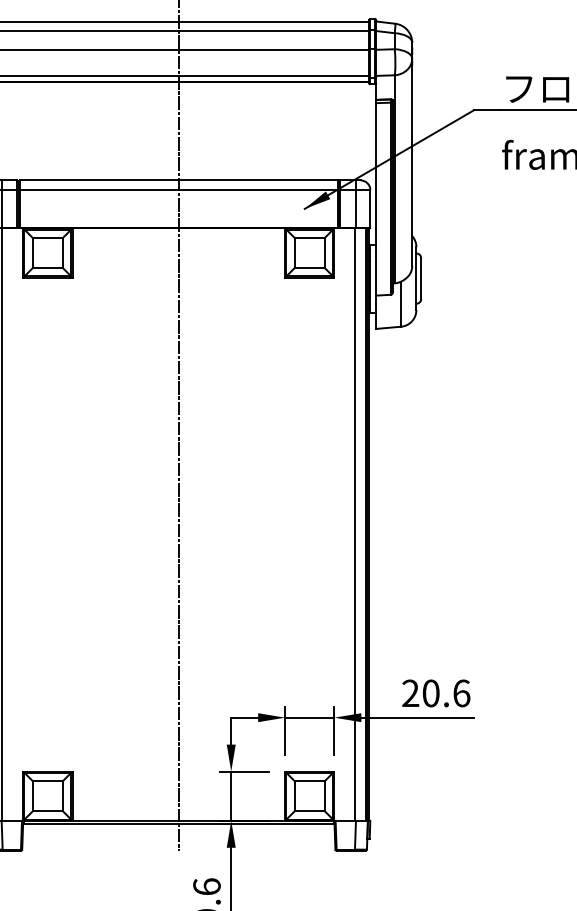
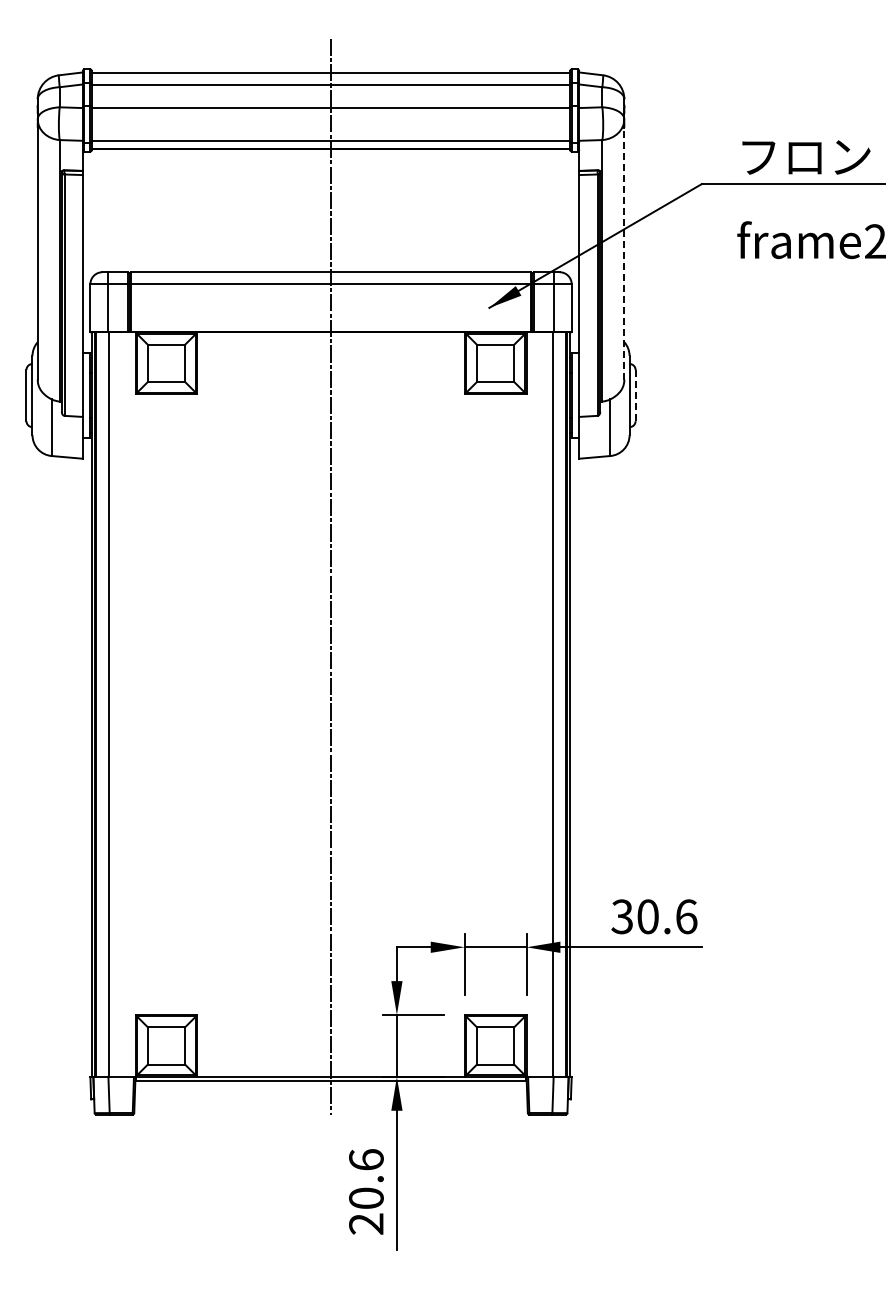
line: (412, 165) -> (624, 253), solid -> dashed
line: (421, 278) -> (635, 395), solid -> dashed
text: (410, 693) -> (622, 917), 20.6 -> 30.6

